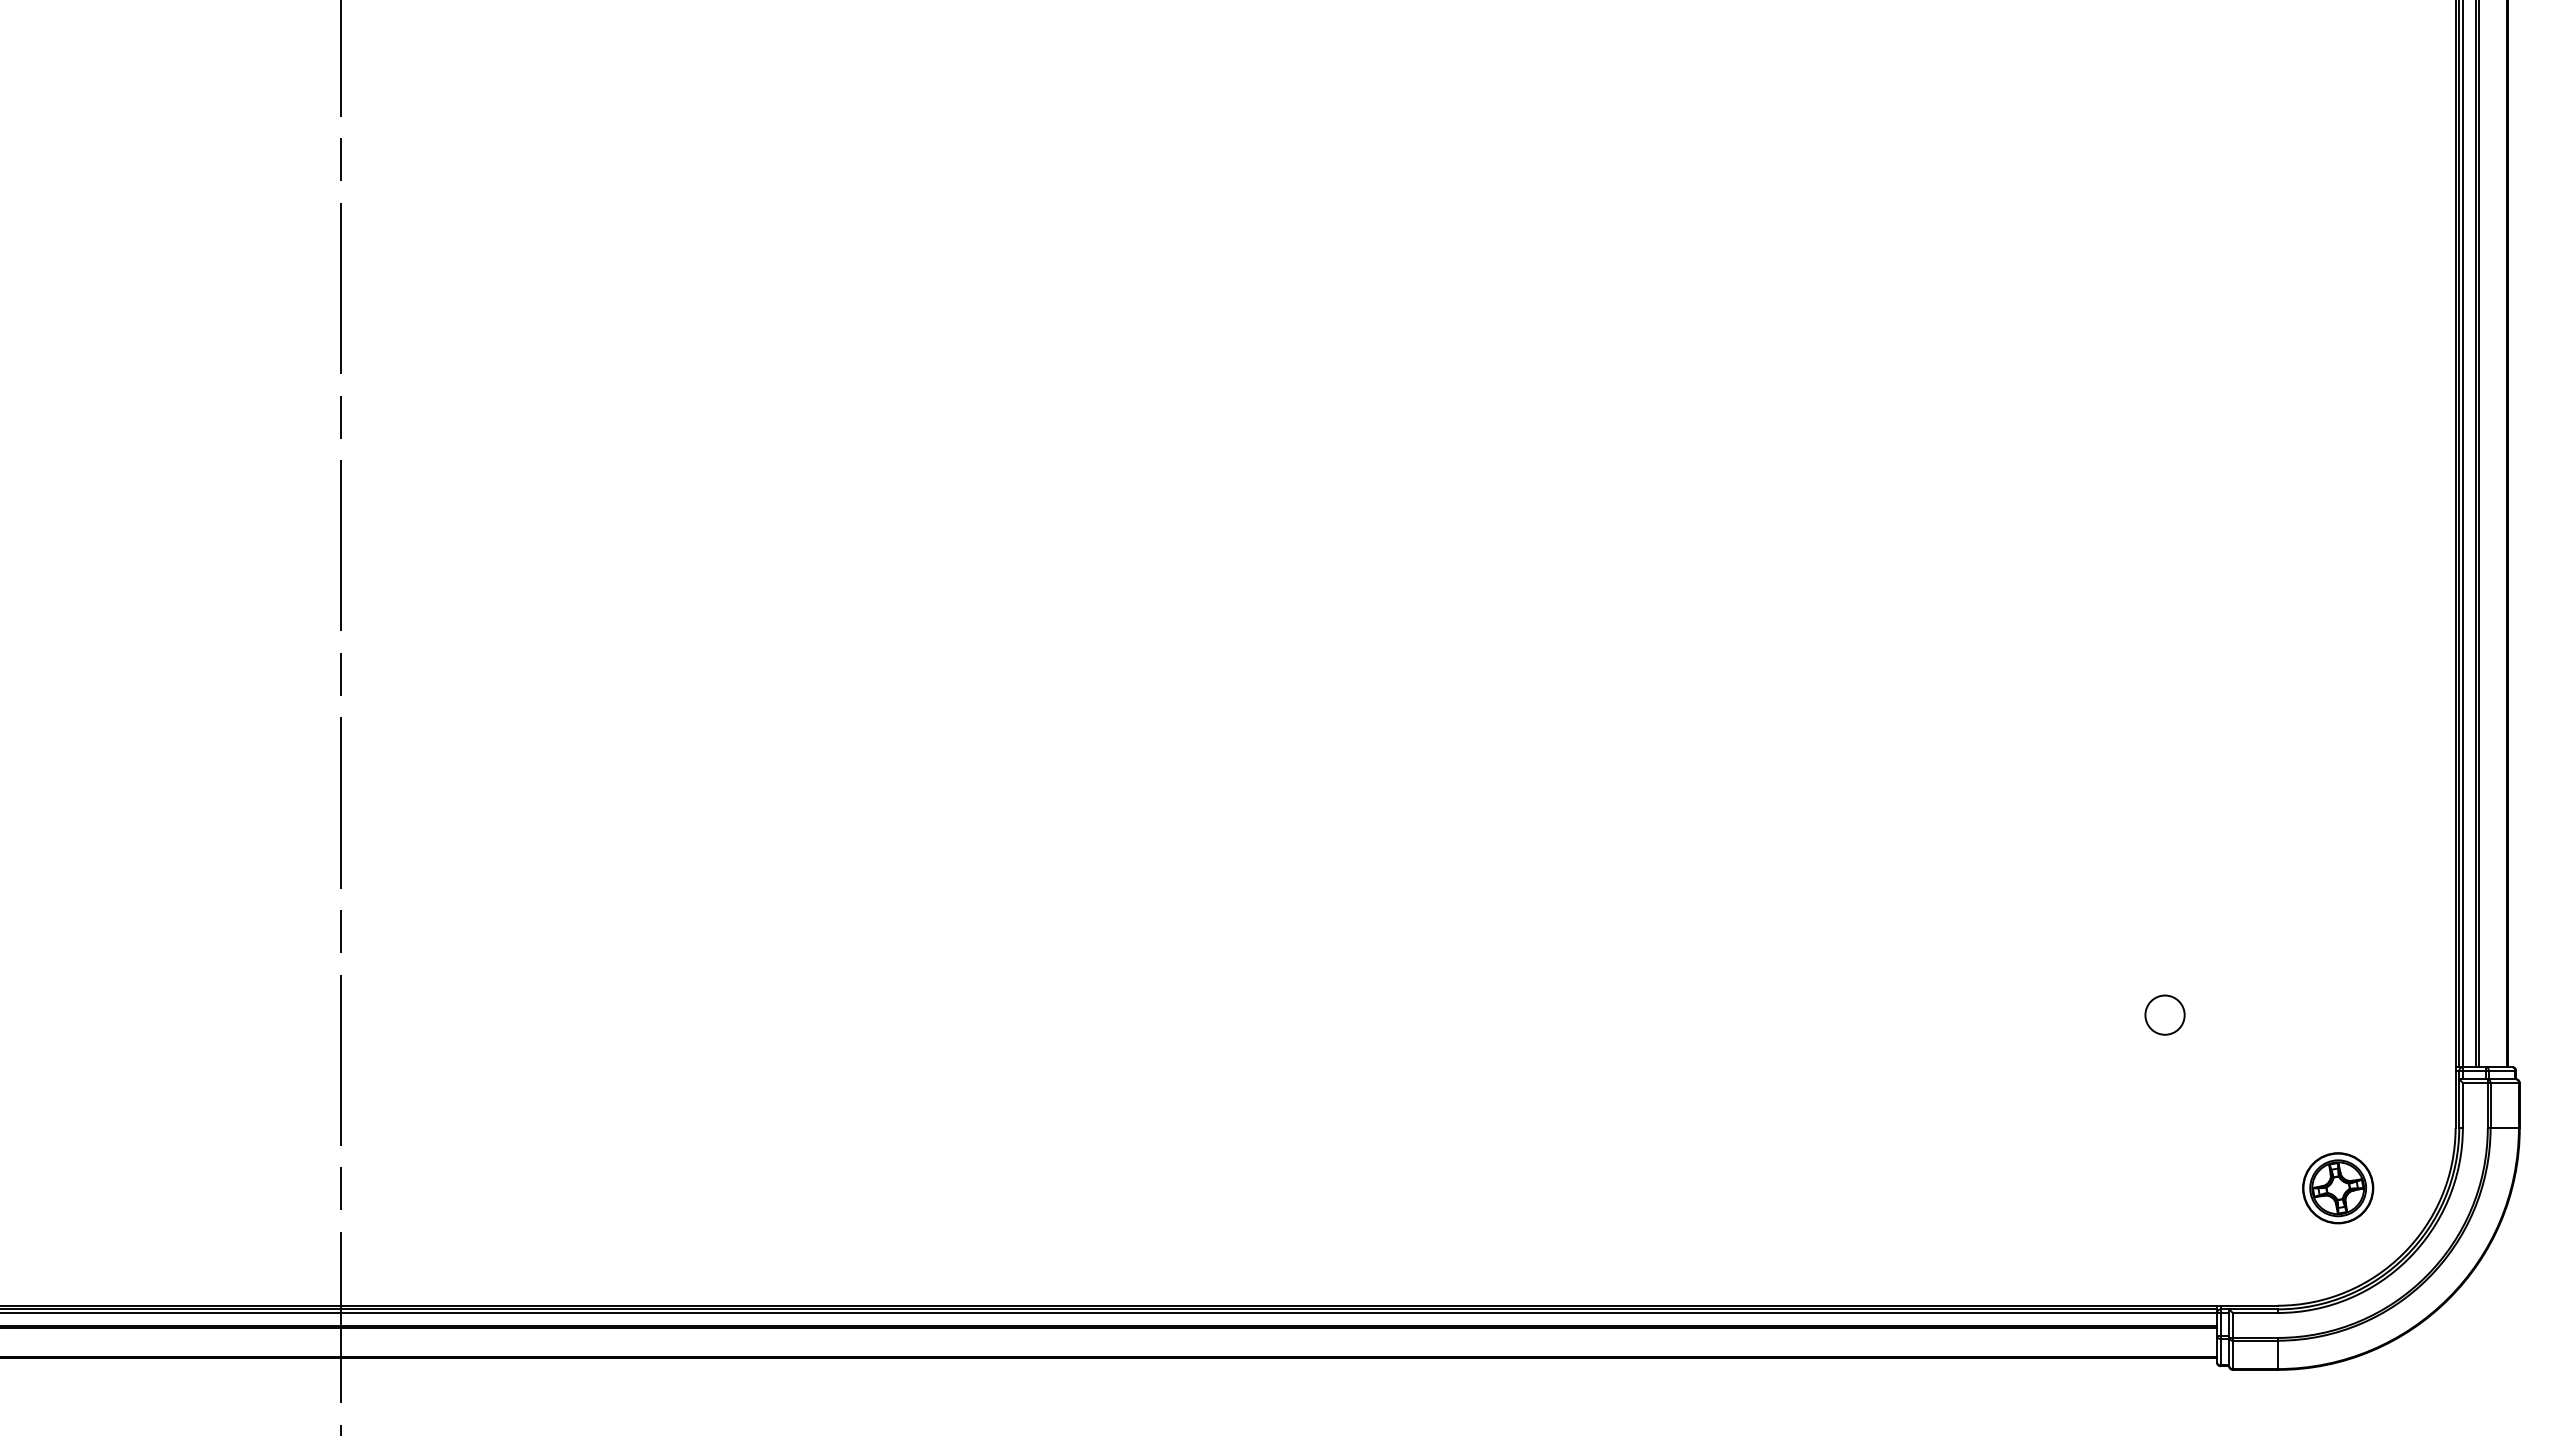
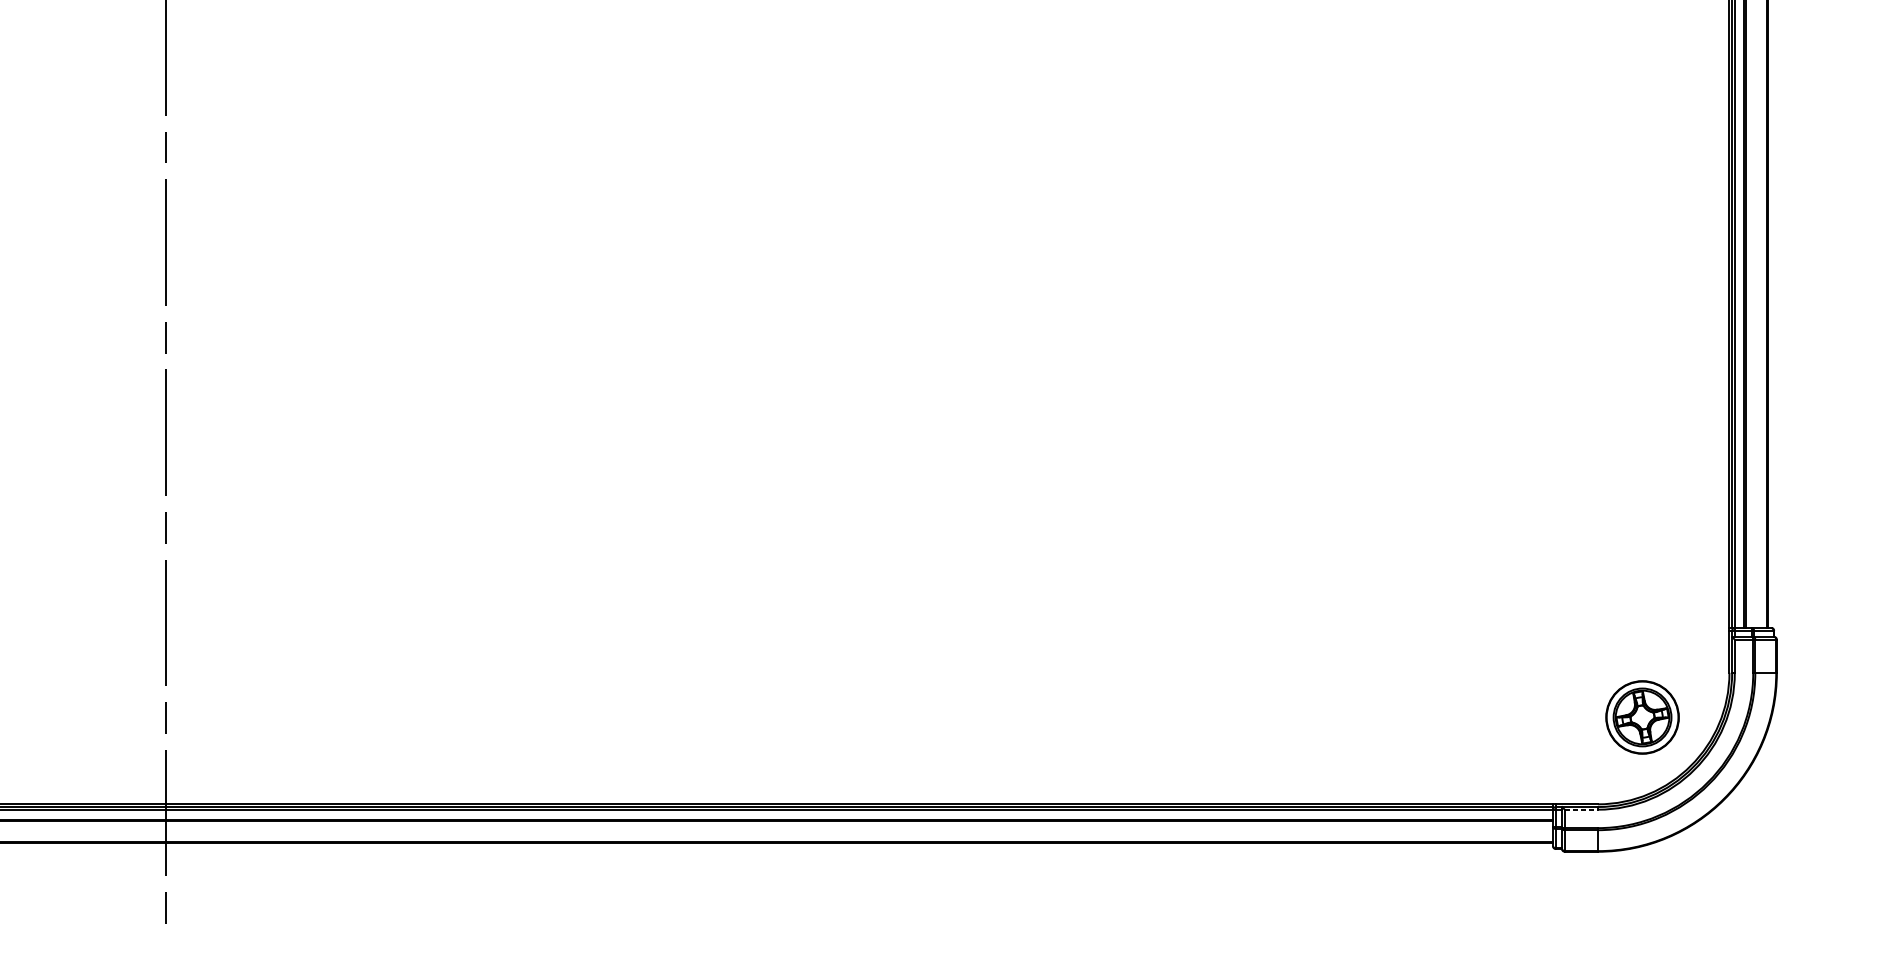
circle: (2164, 1014) -> (1514, 589), removed
part: (2338, 1188) -> (1642, 717), size x1.4
line: (2255, 1313) -> (1581, 810), solid -> dashed

